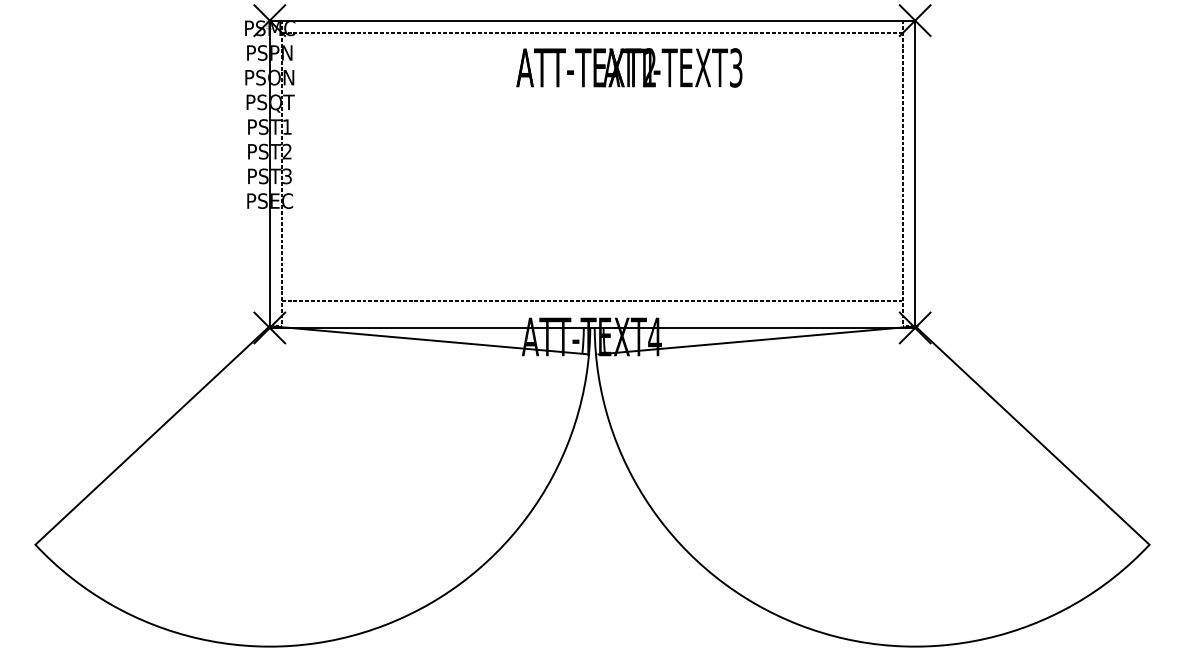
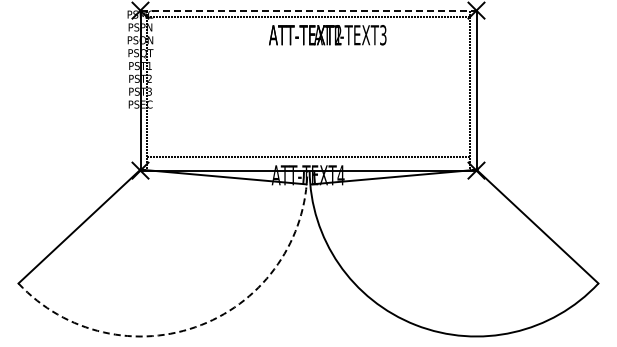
line: (592, 20) -> (308, 10), solid -> dashed
arc: (386, 625) -> (201, 325), solid -> dashed

